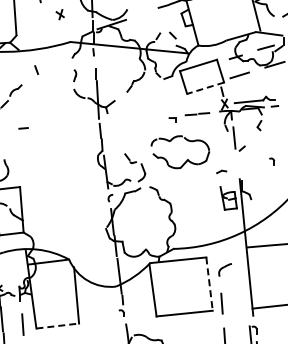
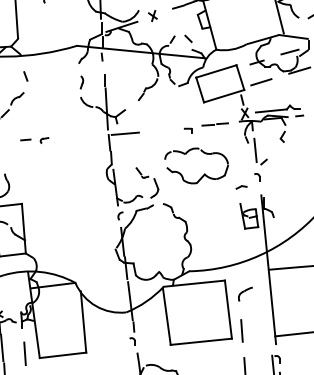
part: (59, 14) -> (152, 15), moved
line: (36, 69) -> (25, 75), moved
line: (205, 88) -> (224, 96), dashed -> solid
line: (114, 122) -> (124, 133), added
part: (40, 128) -> (44, 140), added
part: (272, 161) -> (257, 177), moved
line: (209, 284) -> (228, 310), dashed -> solid
line: (58, 325) -> (63, 354), dashed -> solid

